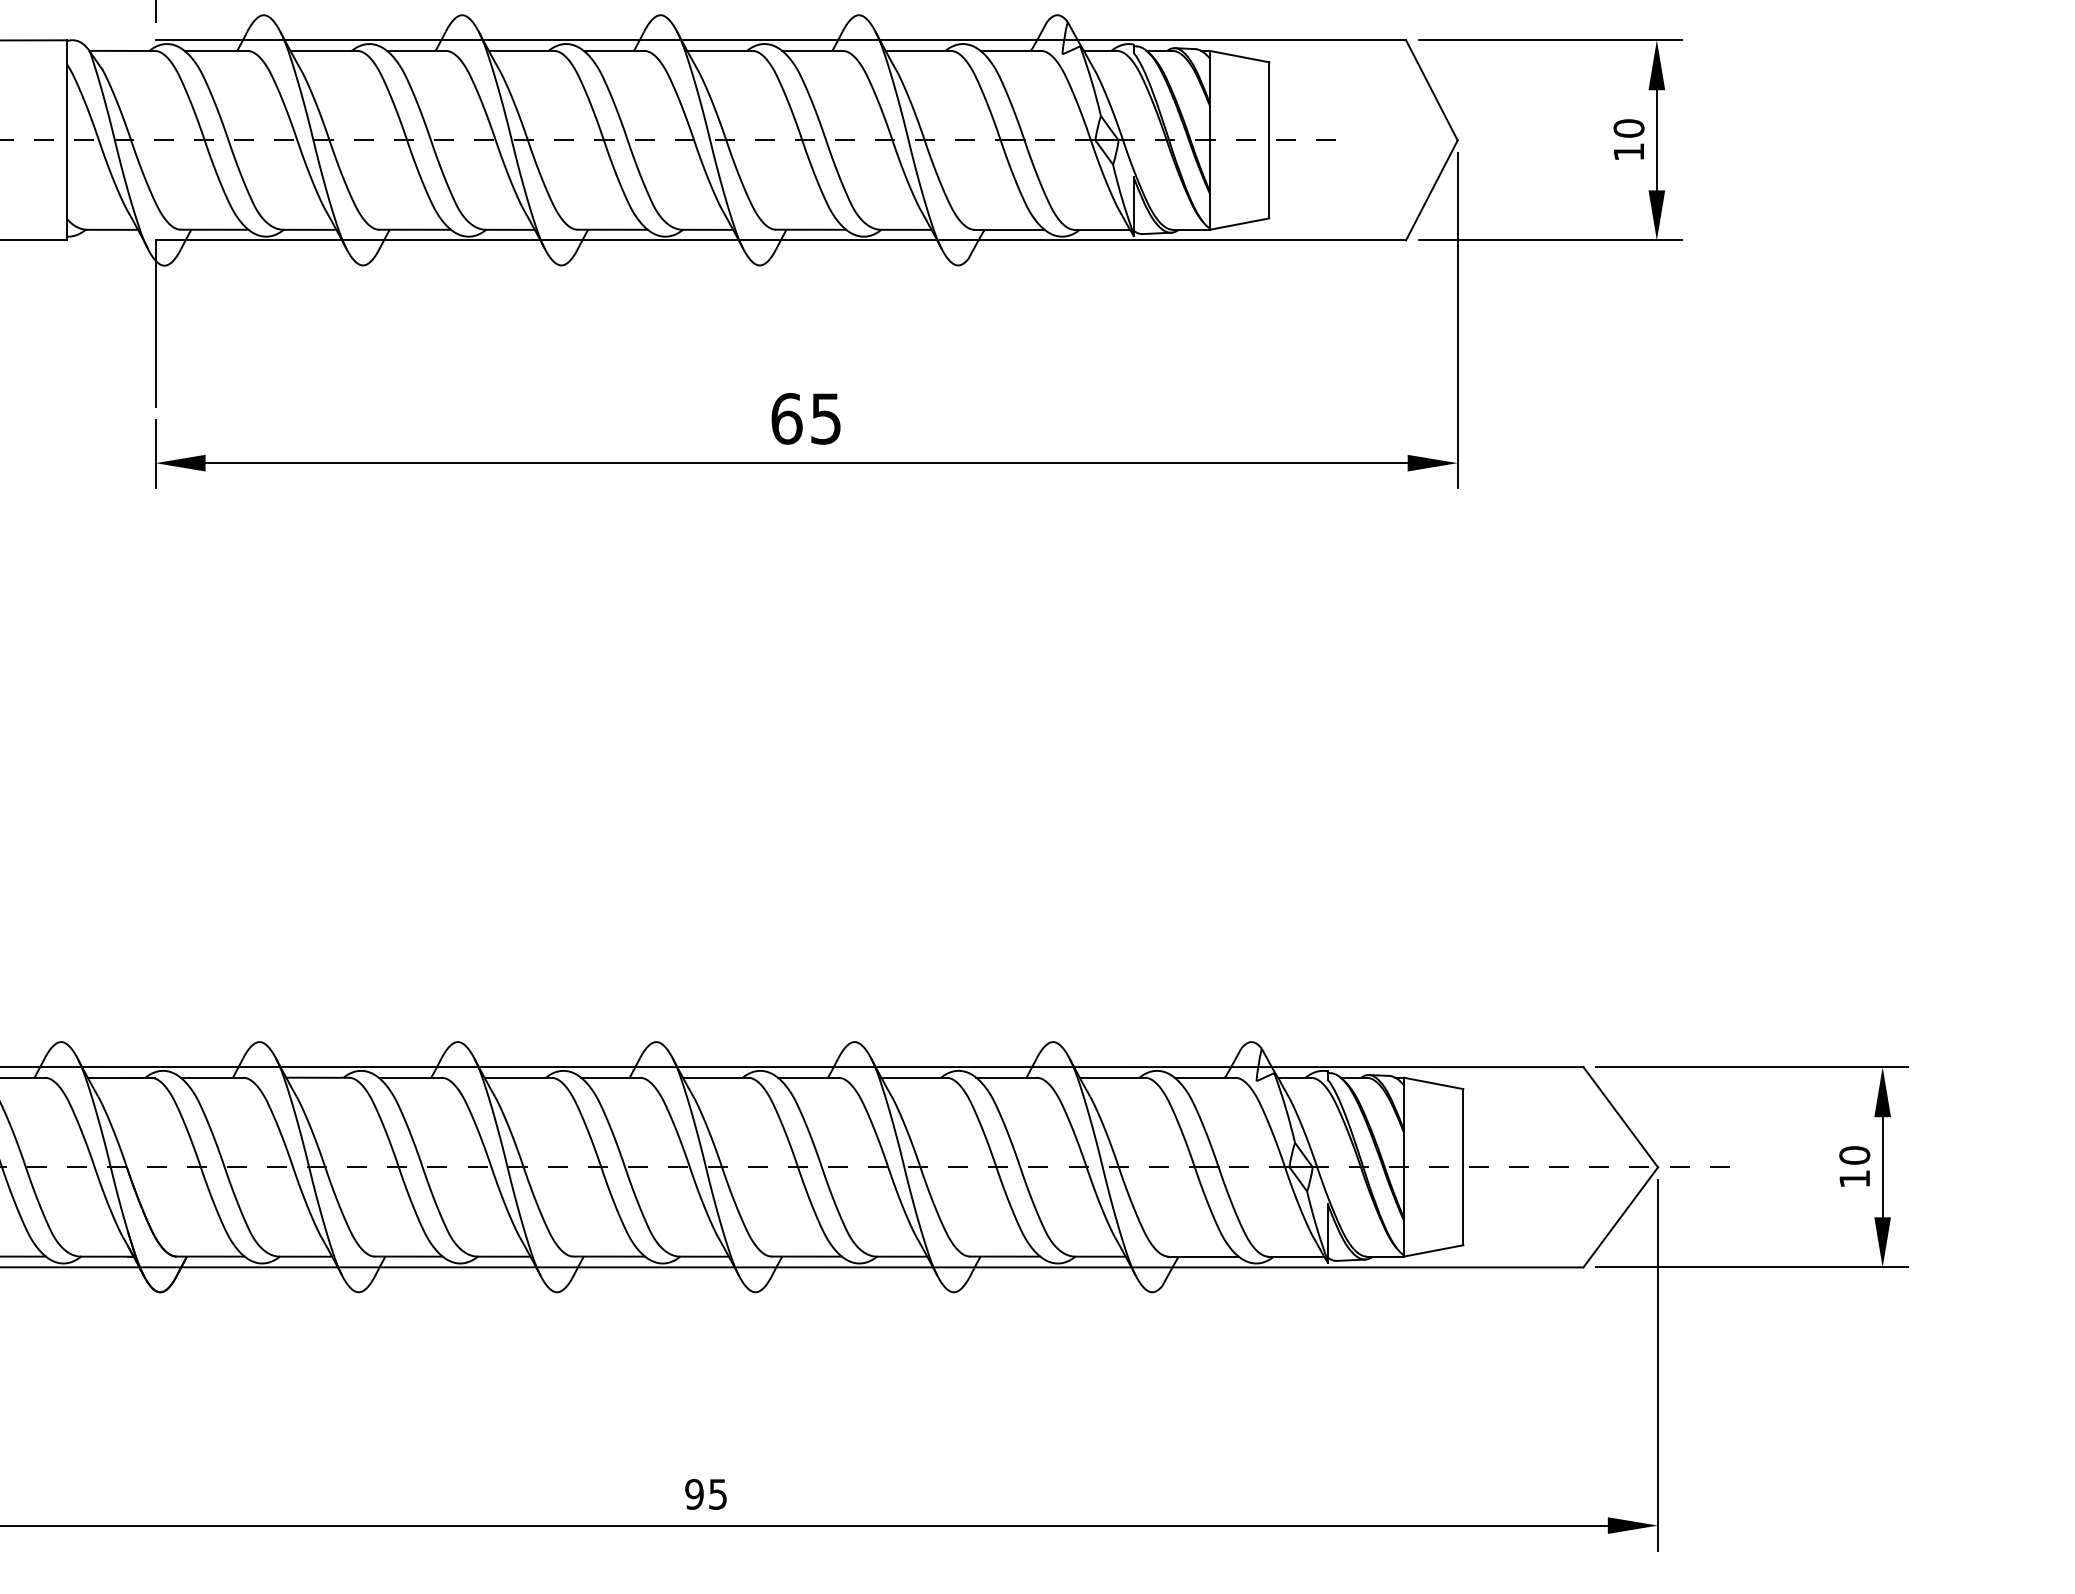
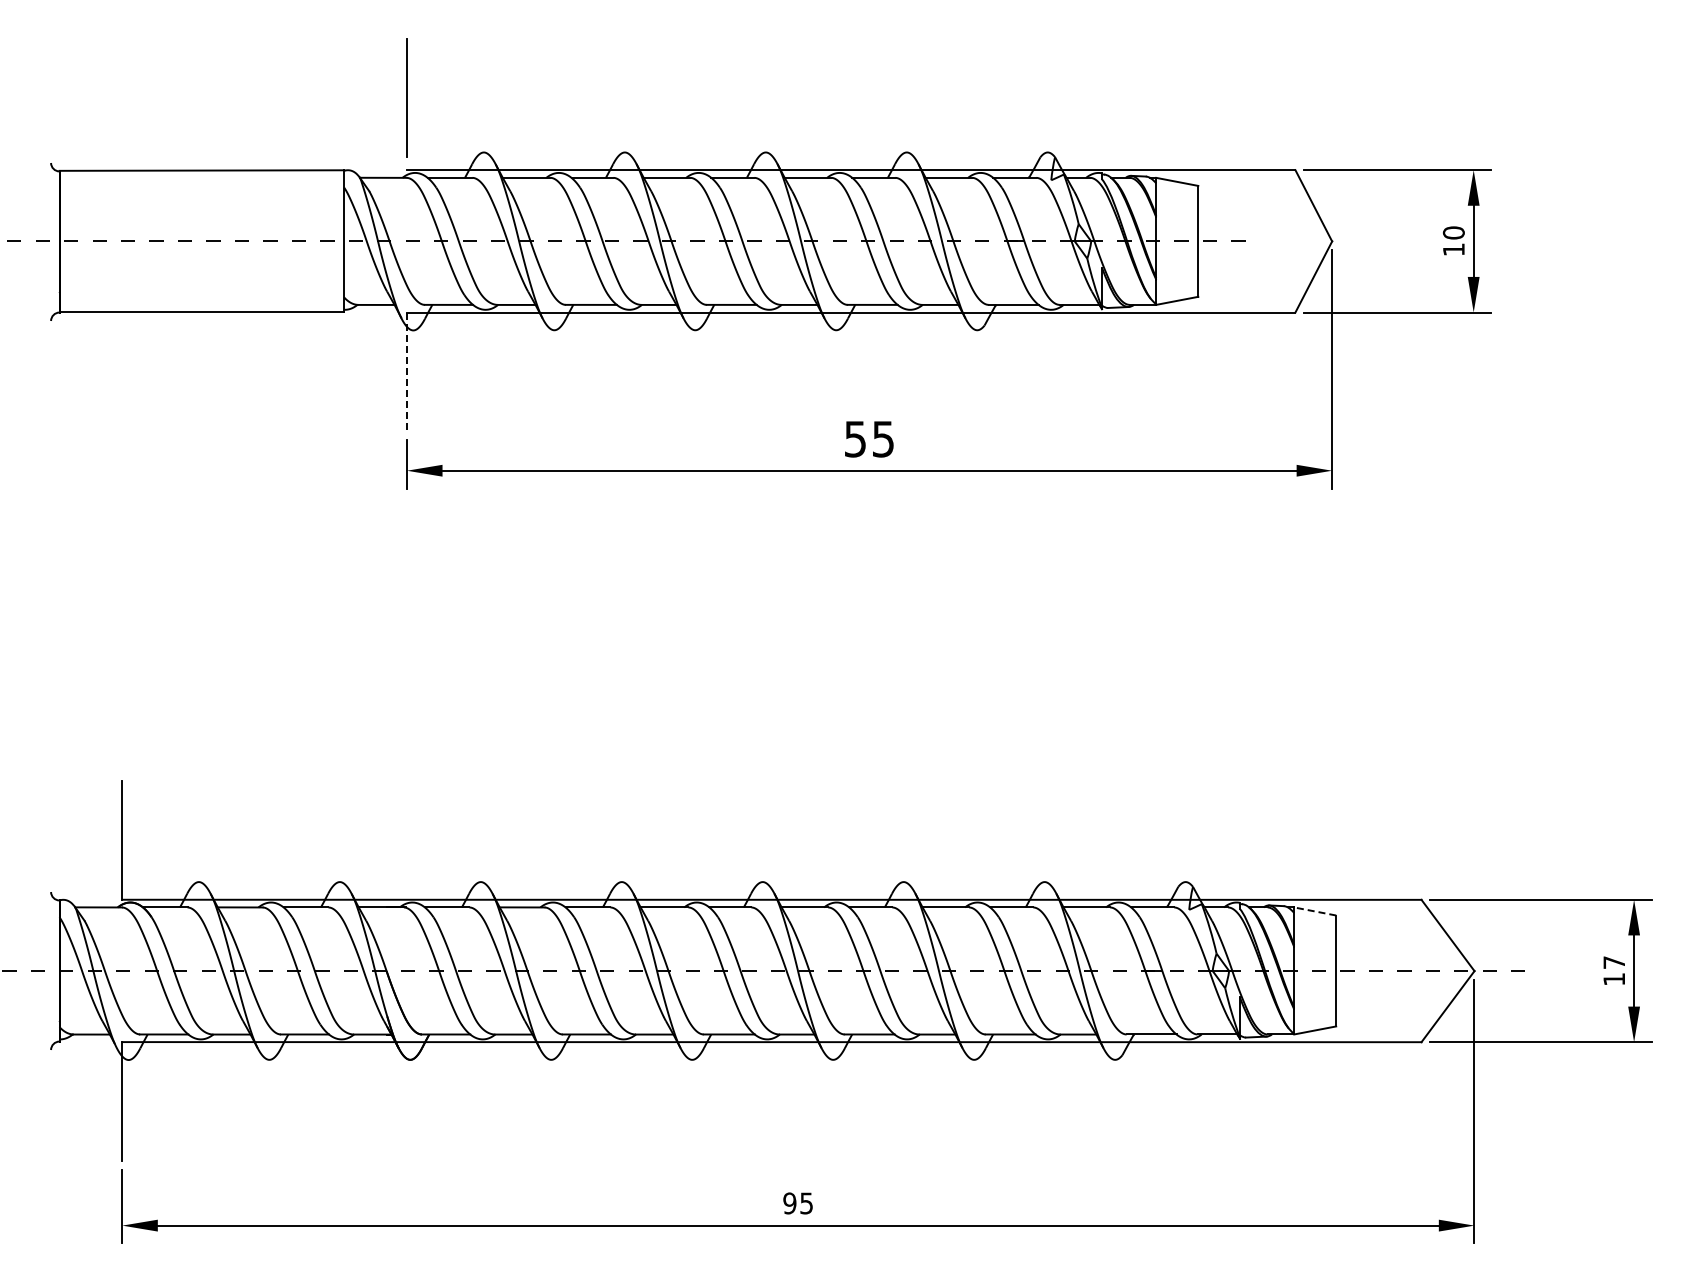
line: (154, 324) -> (406, 372), solid -> dashed
text: (786, 417) -> (855, 438), 65 -> 55
line: (1432, 1083) -> (1314, 911), solid -> dashed
text: (1855, 1155) -> (1614, 962), 10 -> 17

